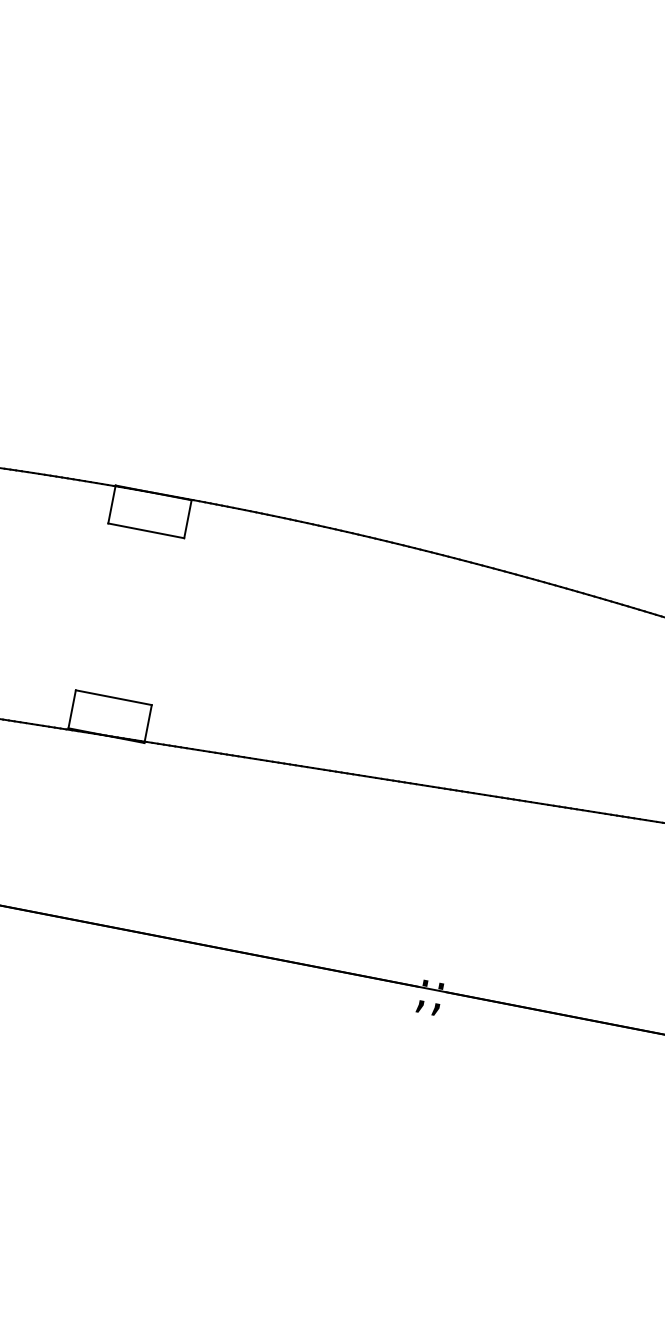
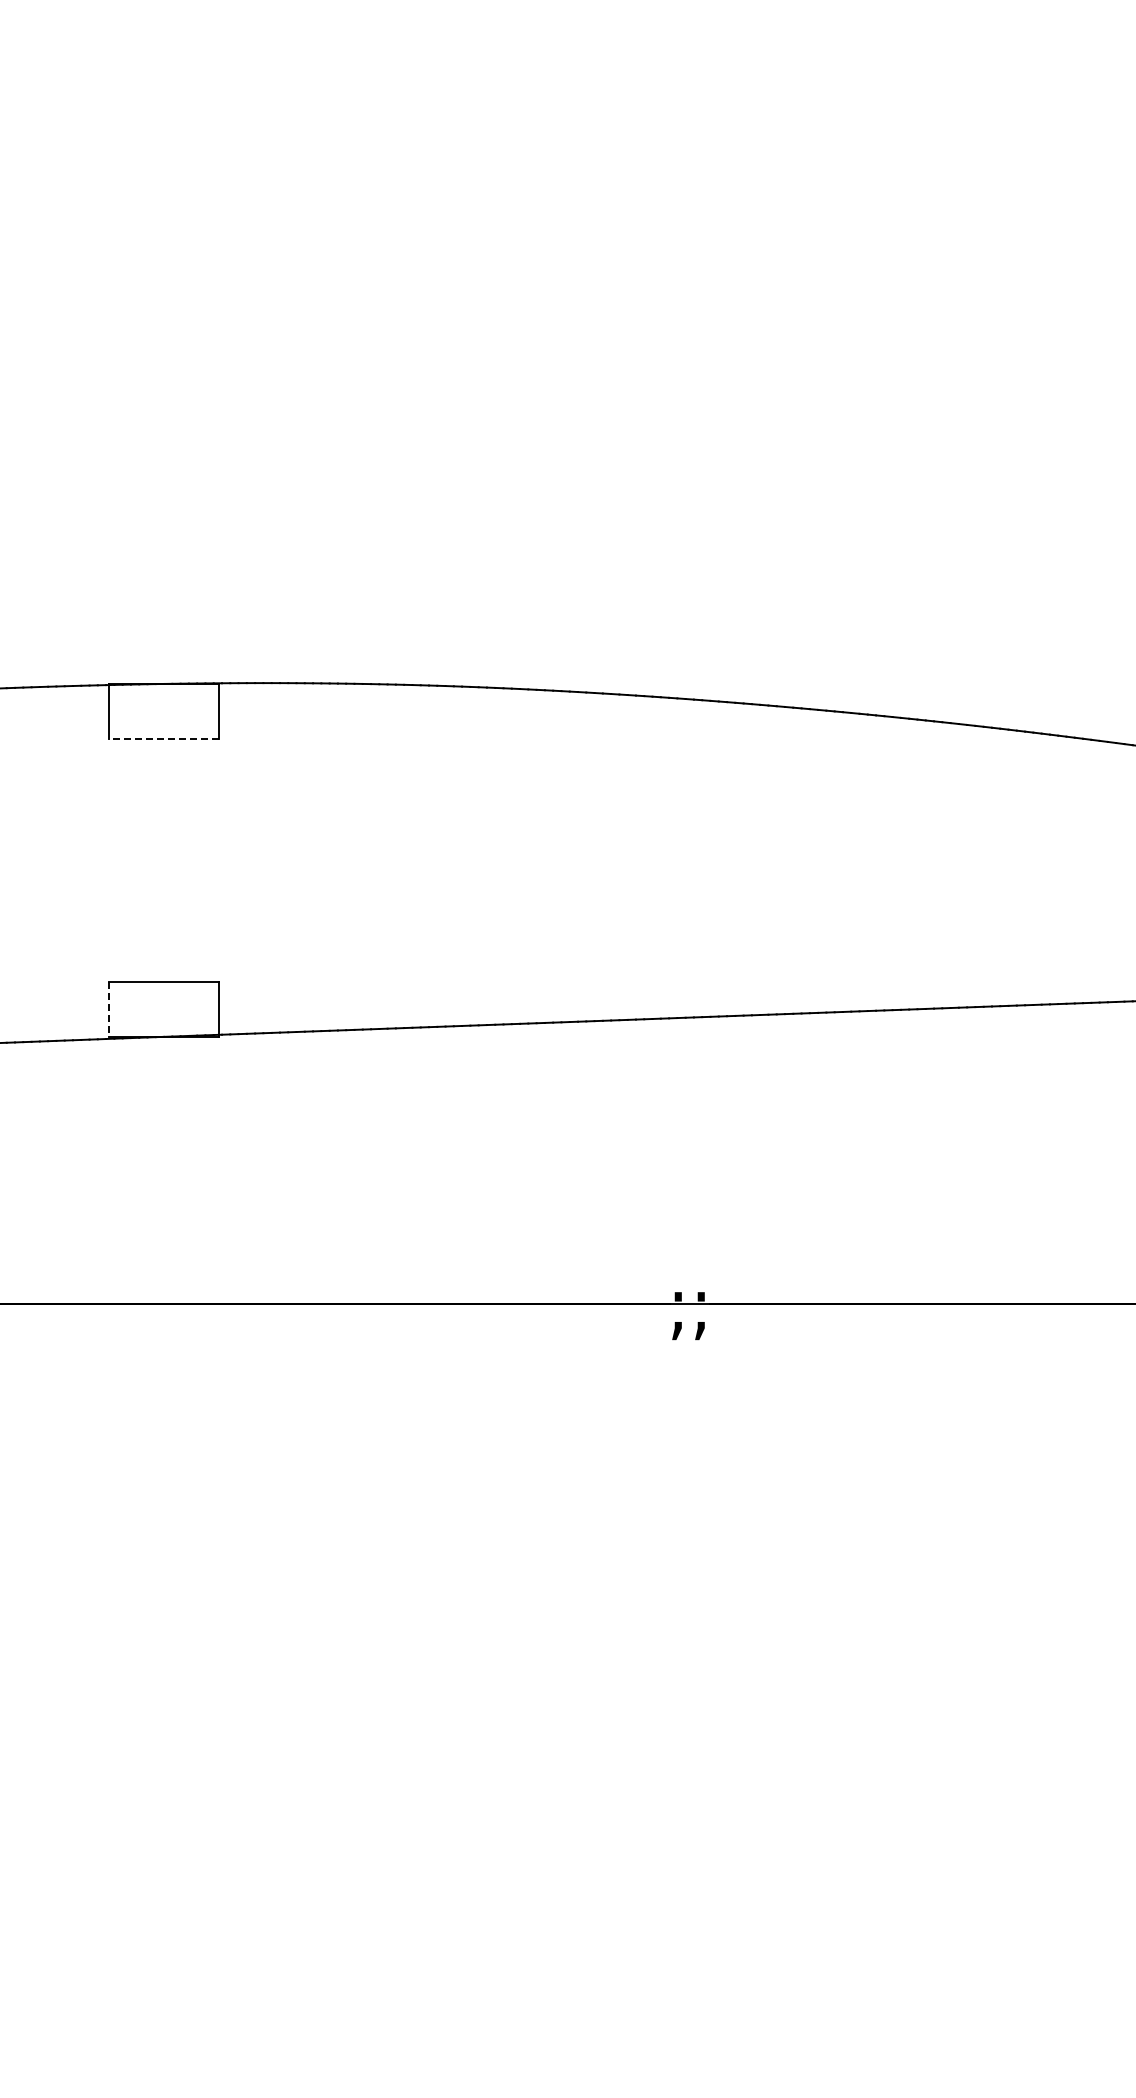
line: (145, 531) -> (163, 739), solid -> dashed
line: (71, 709) -> (108, 1009), solid -> dashed

